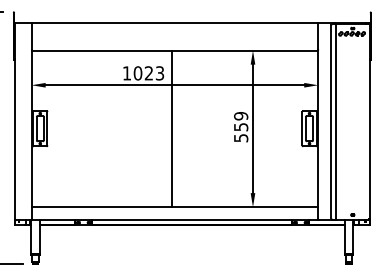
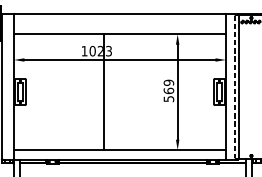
line: (331, 122) -> (235, 87), solid -> dashed
text: (241, 126) -> (169, 90), 559 -> 569
line: (171, 128) -> (103, 91), moved

